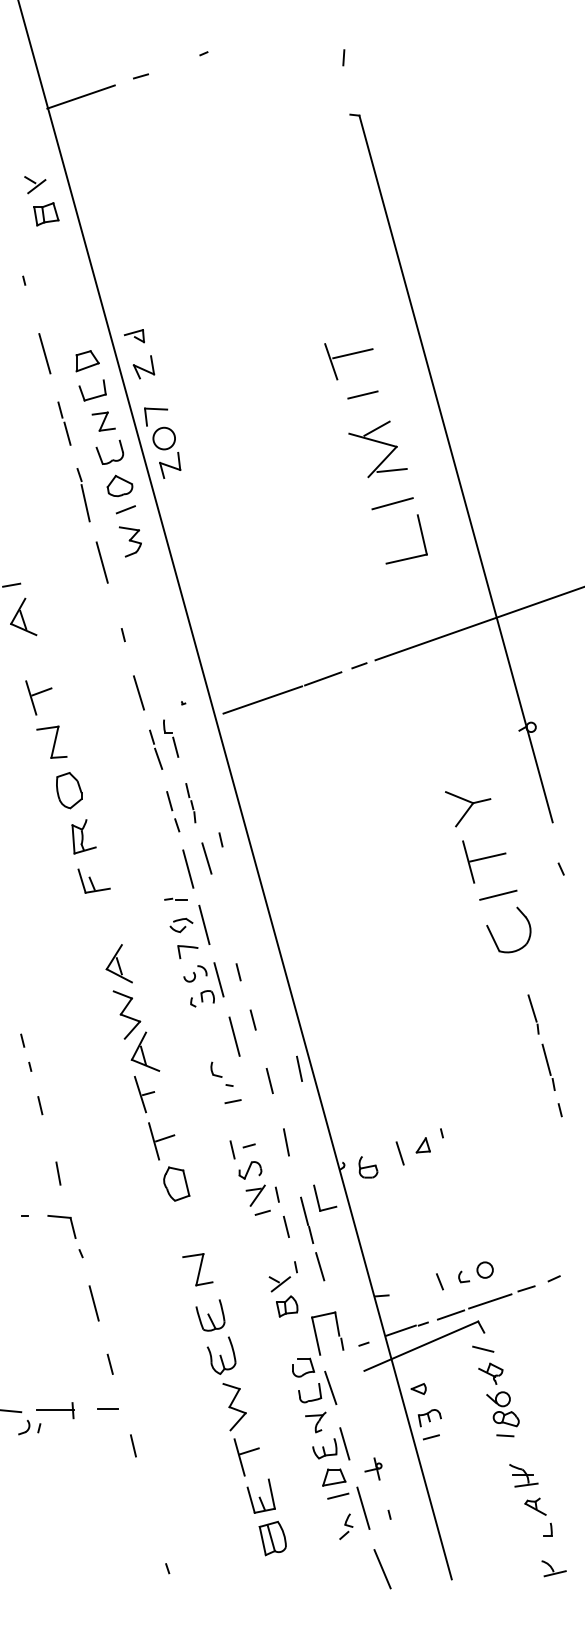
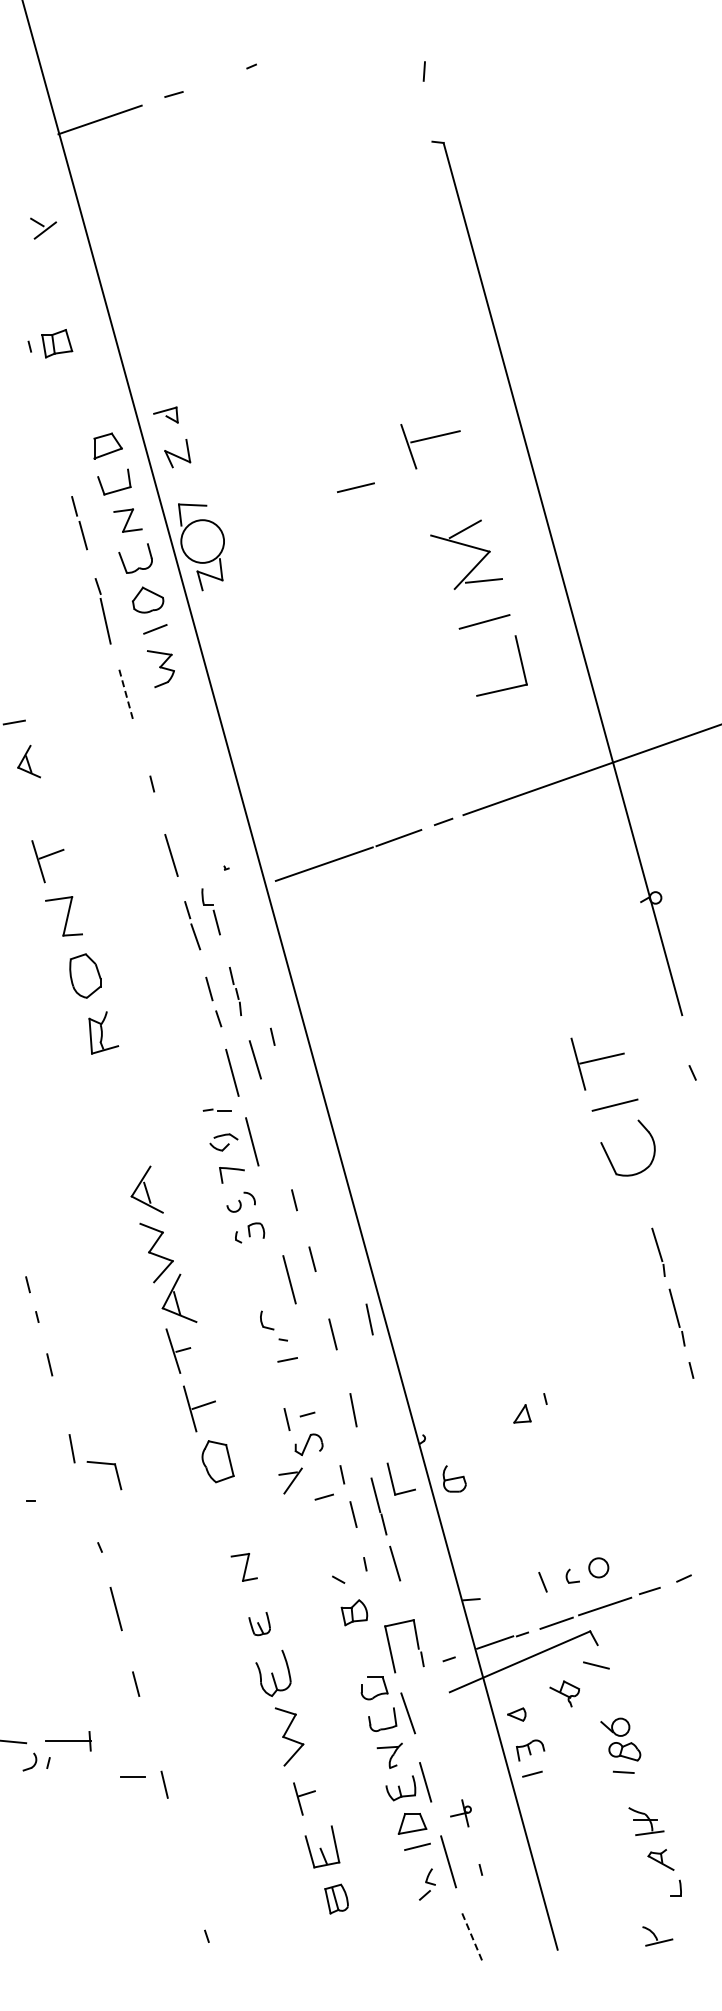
part: (46, 214) -> (57, 343), moved
line: (44, 353) -> (55, 436), removed
line: (362, 394) -> (355, 487), moved
circle: (164, 438) -> (202, 541), size x1.6
line: (102, 562) -> (126, 694), solid -> dashed
part: (23, 616) -> (28, 761), size x0.7
part: (467, 808) -> (577, 998), removed
part: (94, 880) -> (116, 1087), removed
line: (218, 979) -> (269, 1209), removed
line: (399, 1153) -> (493, 1423), removed
part: (368, 1166) -> (454, 1478), moved
part: (255, 1195) -> (290, 1480), moved
part: (61, 1217) -> (104, 1464), moved
part: (198, 1269) -> (244, 1567), size x0.7
line: (280, 1284) -> (346, 1585), removed
part: (210, 1315) -> (259, 1623), size x0.6
part: (490, 1373) -> (564, 1693), moved
line: (107, 1408) -> (132, 1776), moved
part: (246, 1456) -> (304, 1798), size x0.7
part: (272, 1538) -> (336, 1898), size x0.7
part: (553, 1568) -> (657, 1936), moved
line: (382, 1569) -> (472, 1937), solid -> dashed

